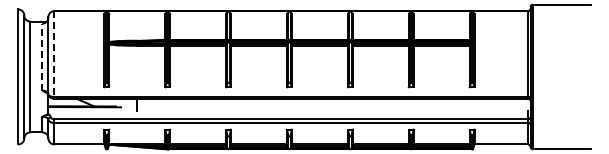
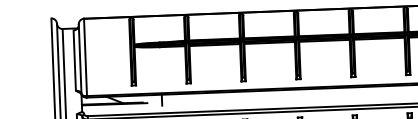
line: (54, 54) -> (85, 57), dashed -> solid
line: (42, 56) -> (74, 60), dashed -> solid

